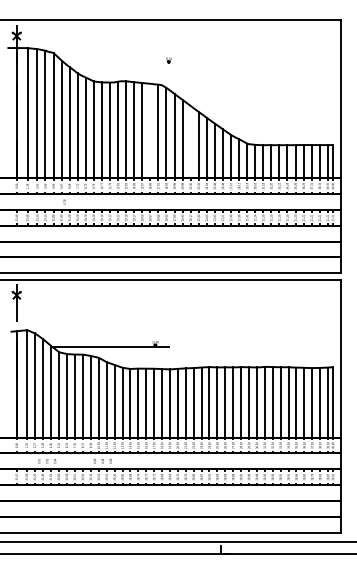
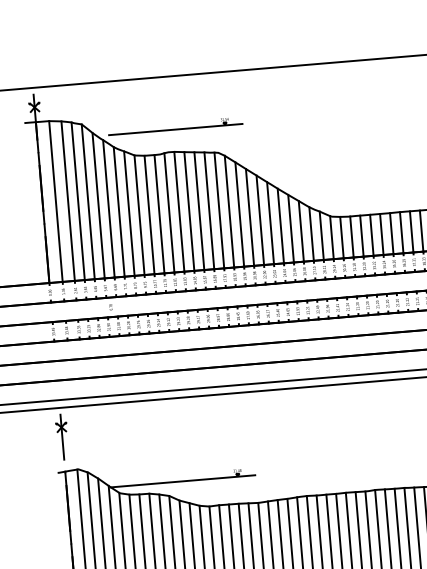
line: (128, 63) -> (175, 129), added
line: (150, 130) -> (209, 210), added
line: (190, 141) -> (260, 219), added

